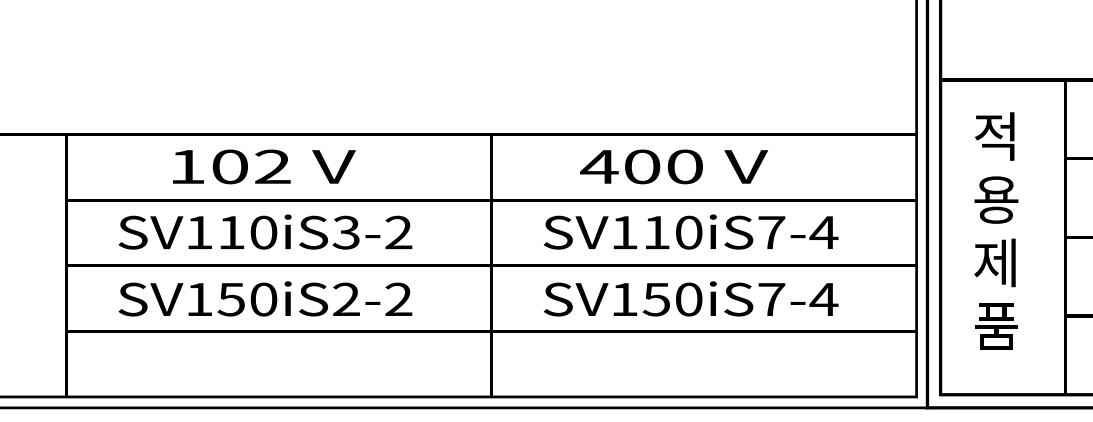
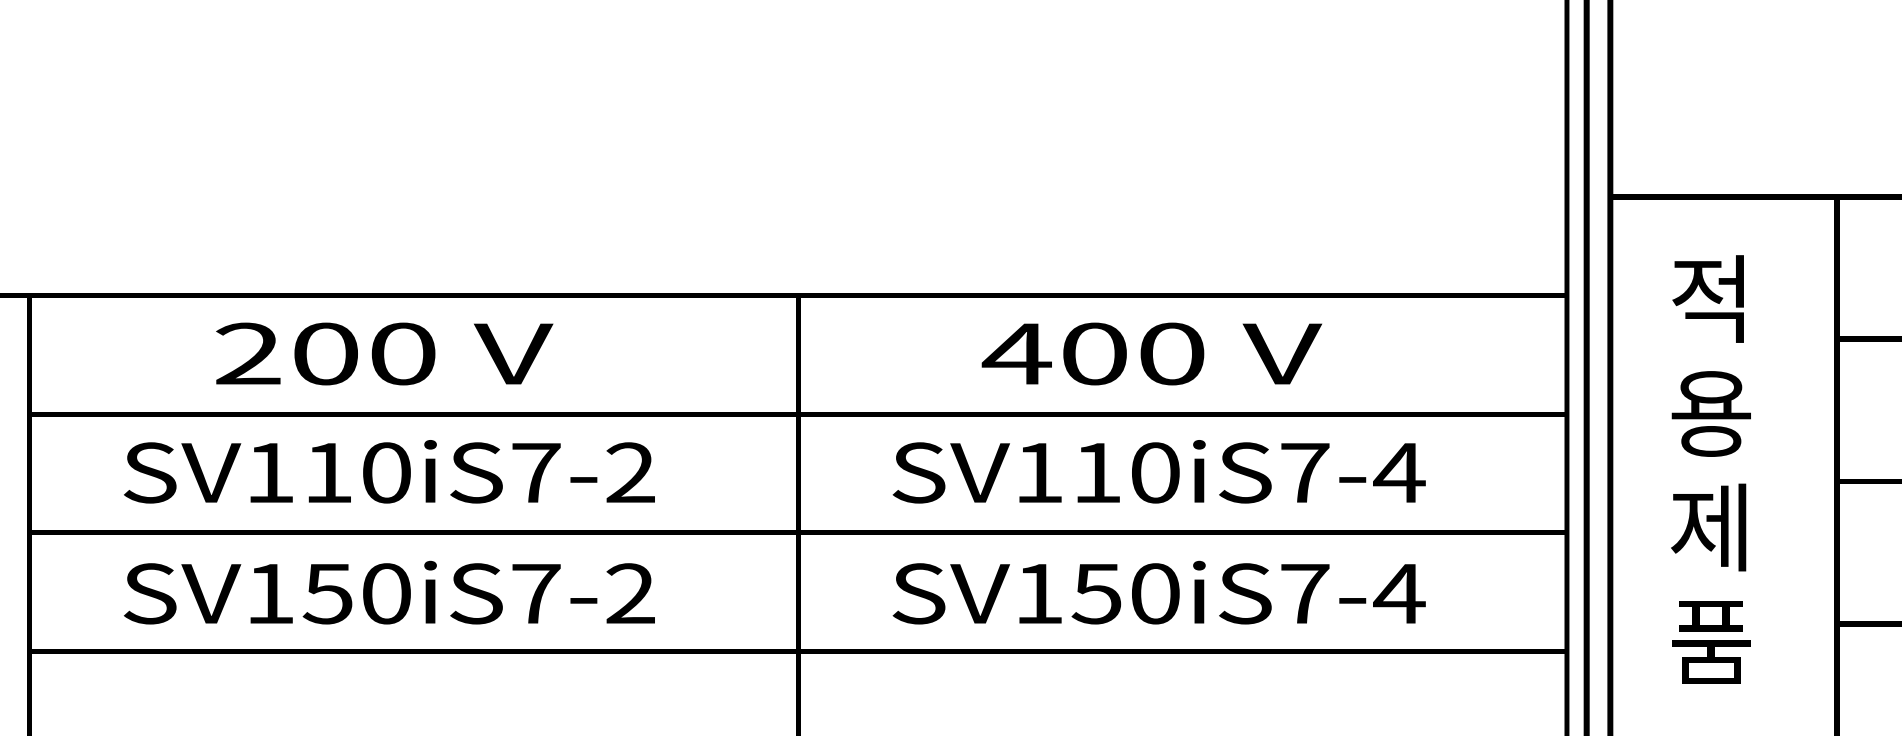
text: (229, 166) -> (324, 353), 102 -> 200
text: (674, 166) -> (1152, 353), moved
text: (346, 232) -> (536, 472), SV110iS3-2 -> SV110iS7-2
text: (346, 298) -> (536, 591), SV150iS2-2 -> SV150iS7-2

